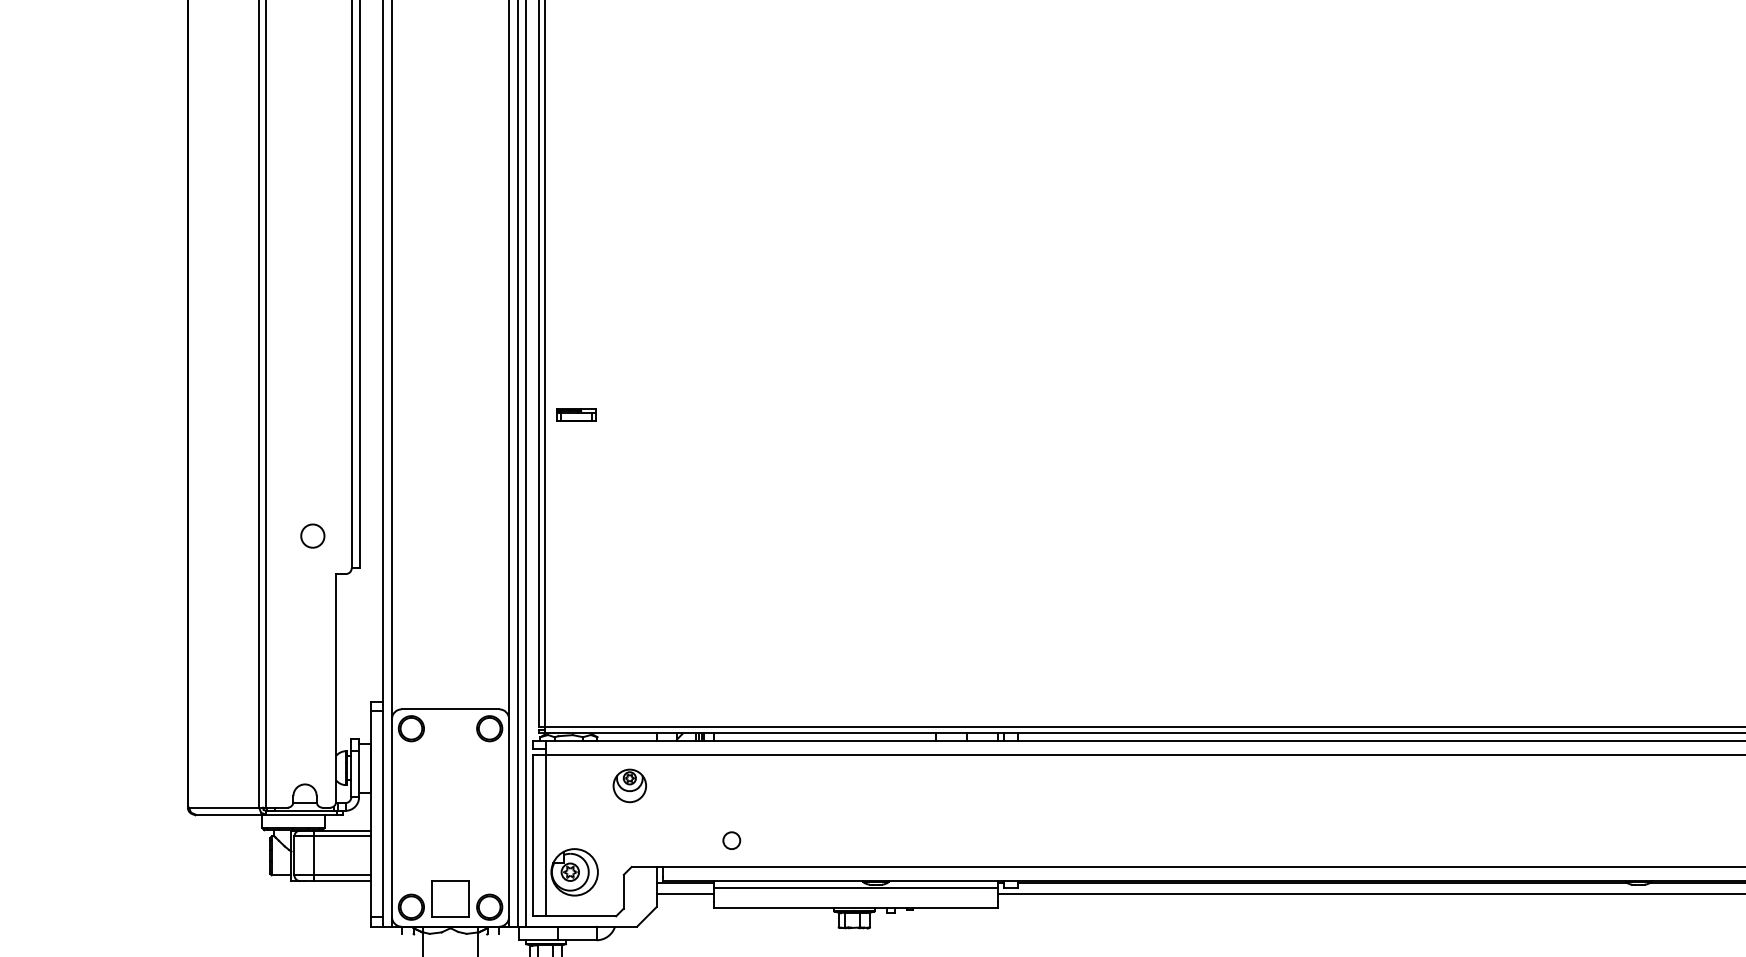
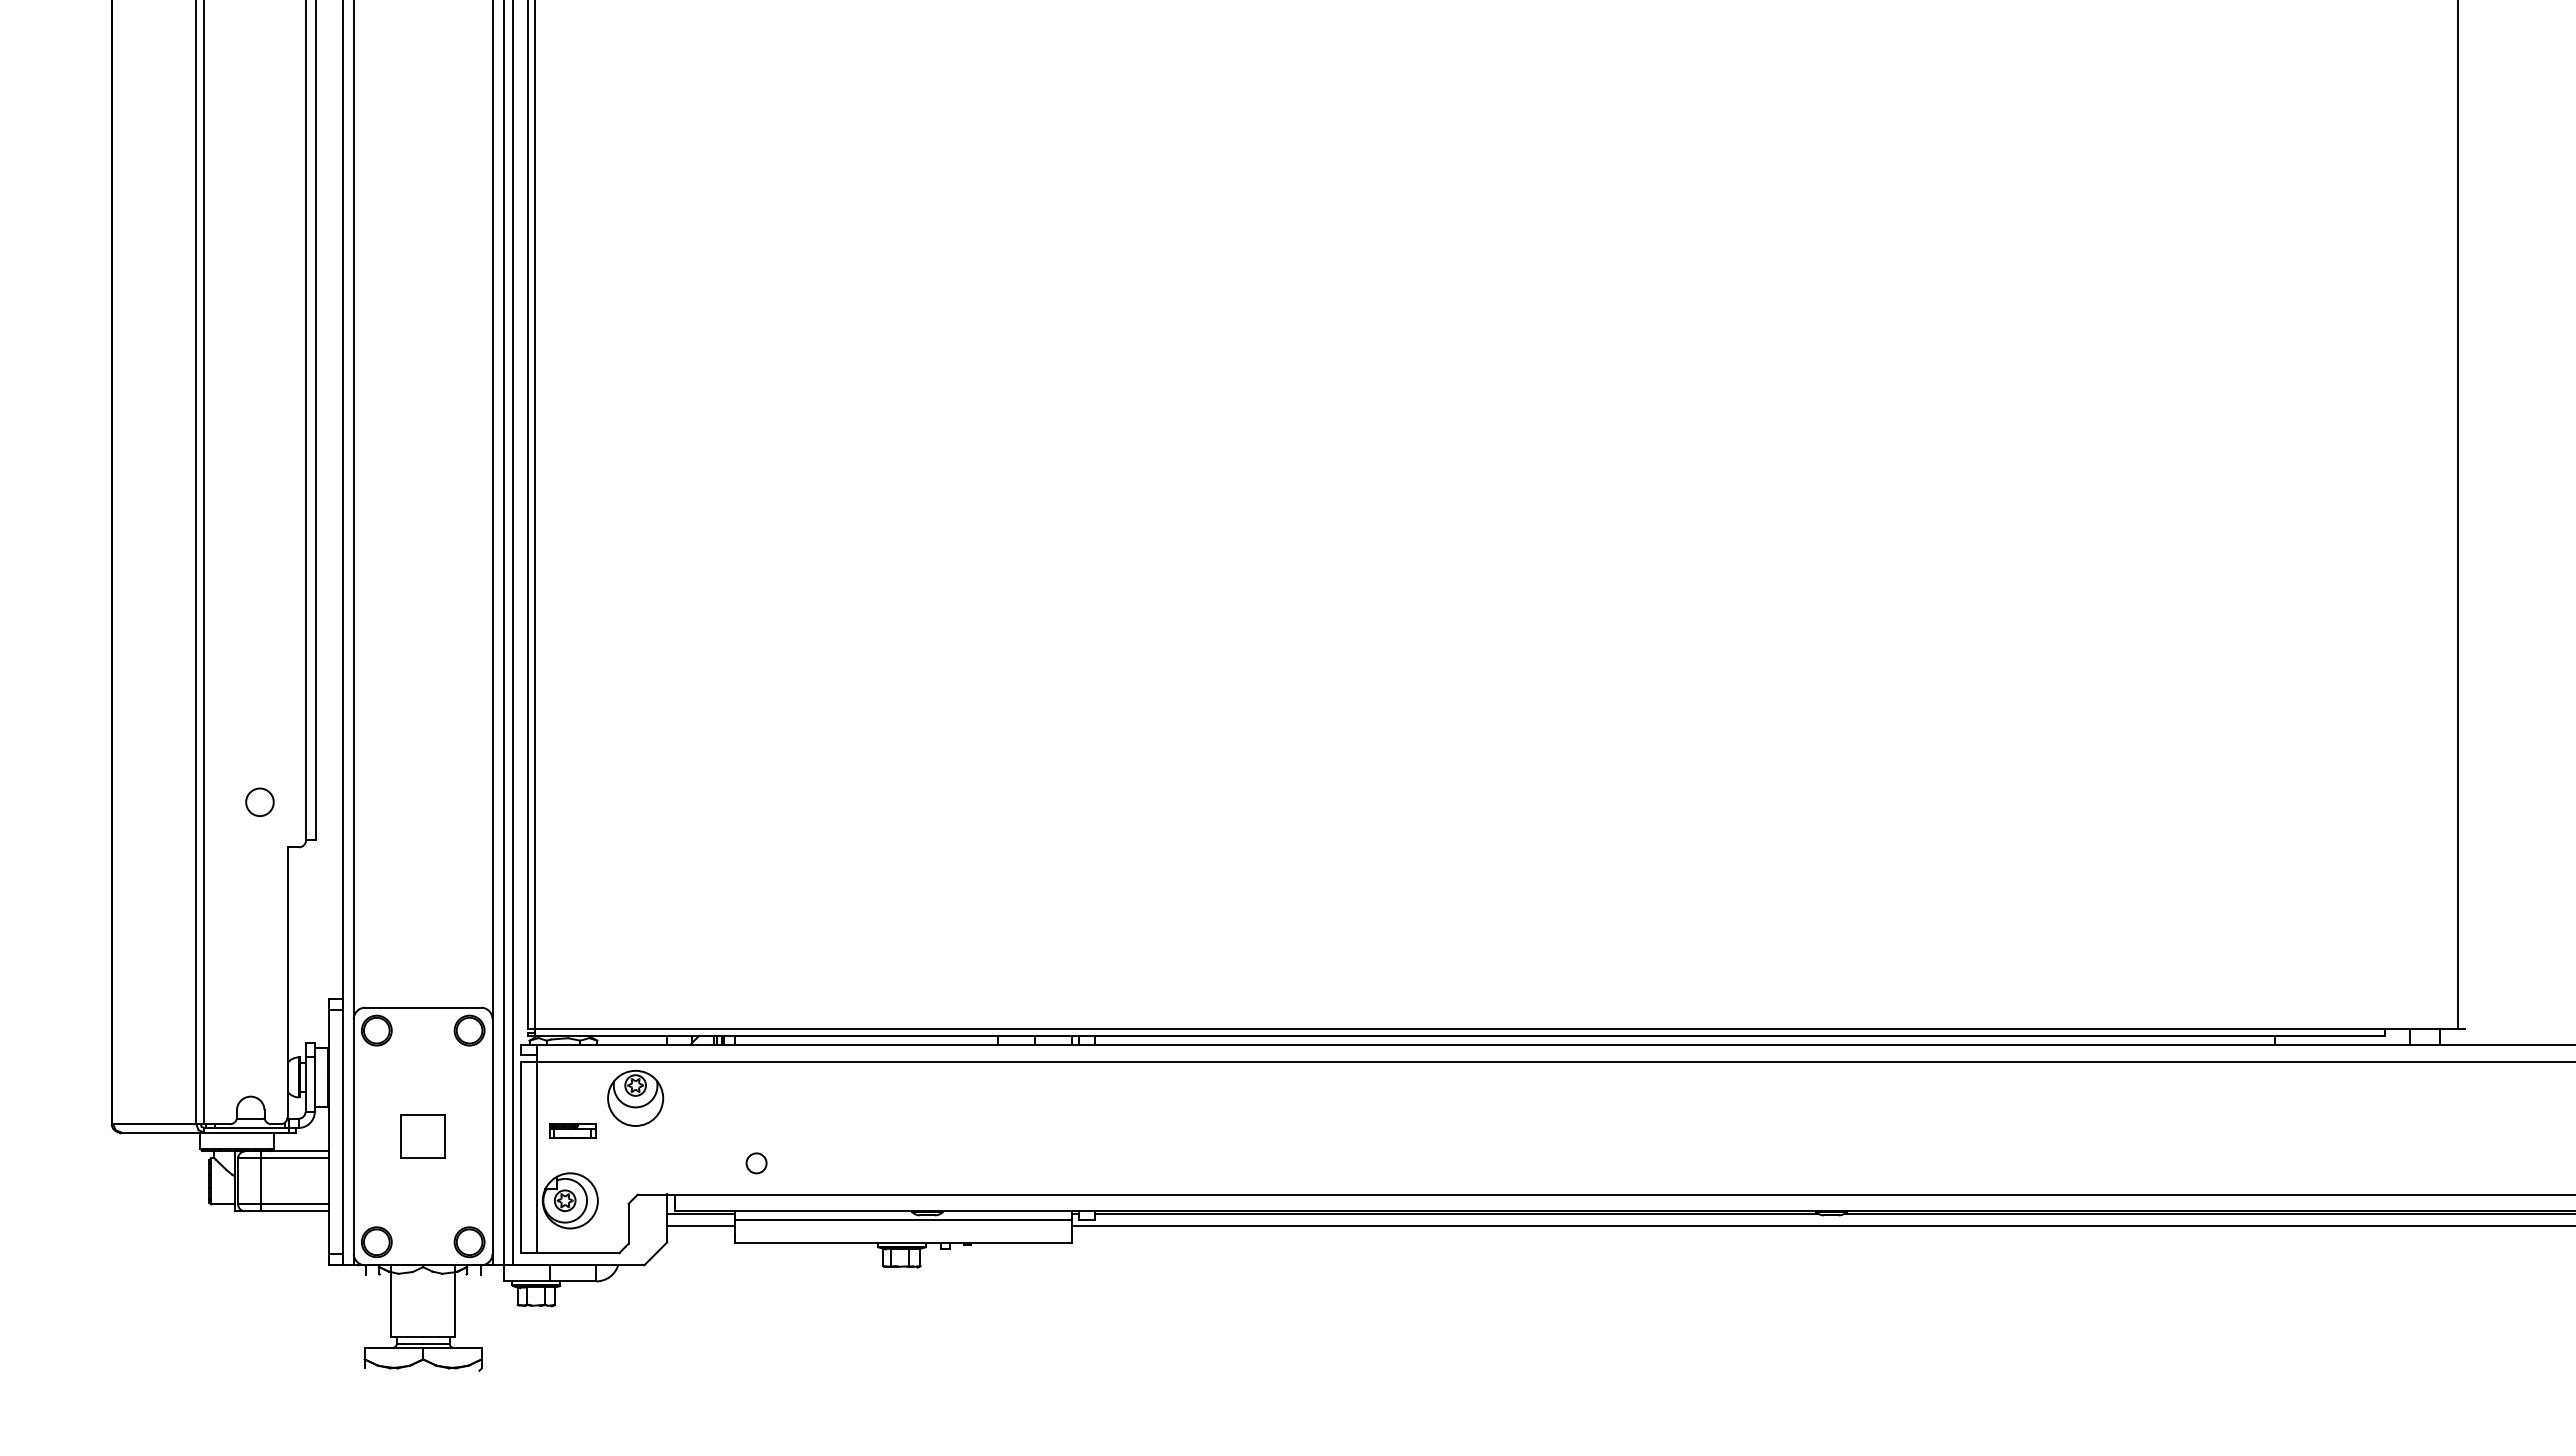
part: (576, 414) -> (572, 1130), moved
part: (629, 785) -> (635, 1098), size x1.43
part: (449, 899) -> (422, 1136), moved

